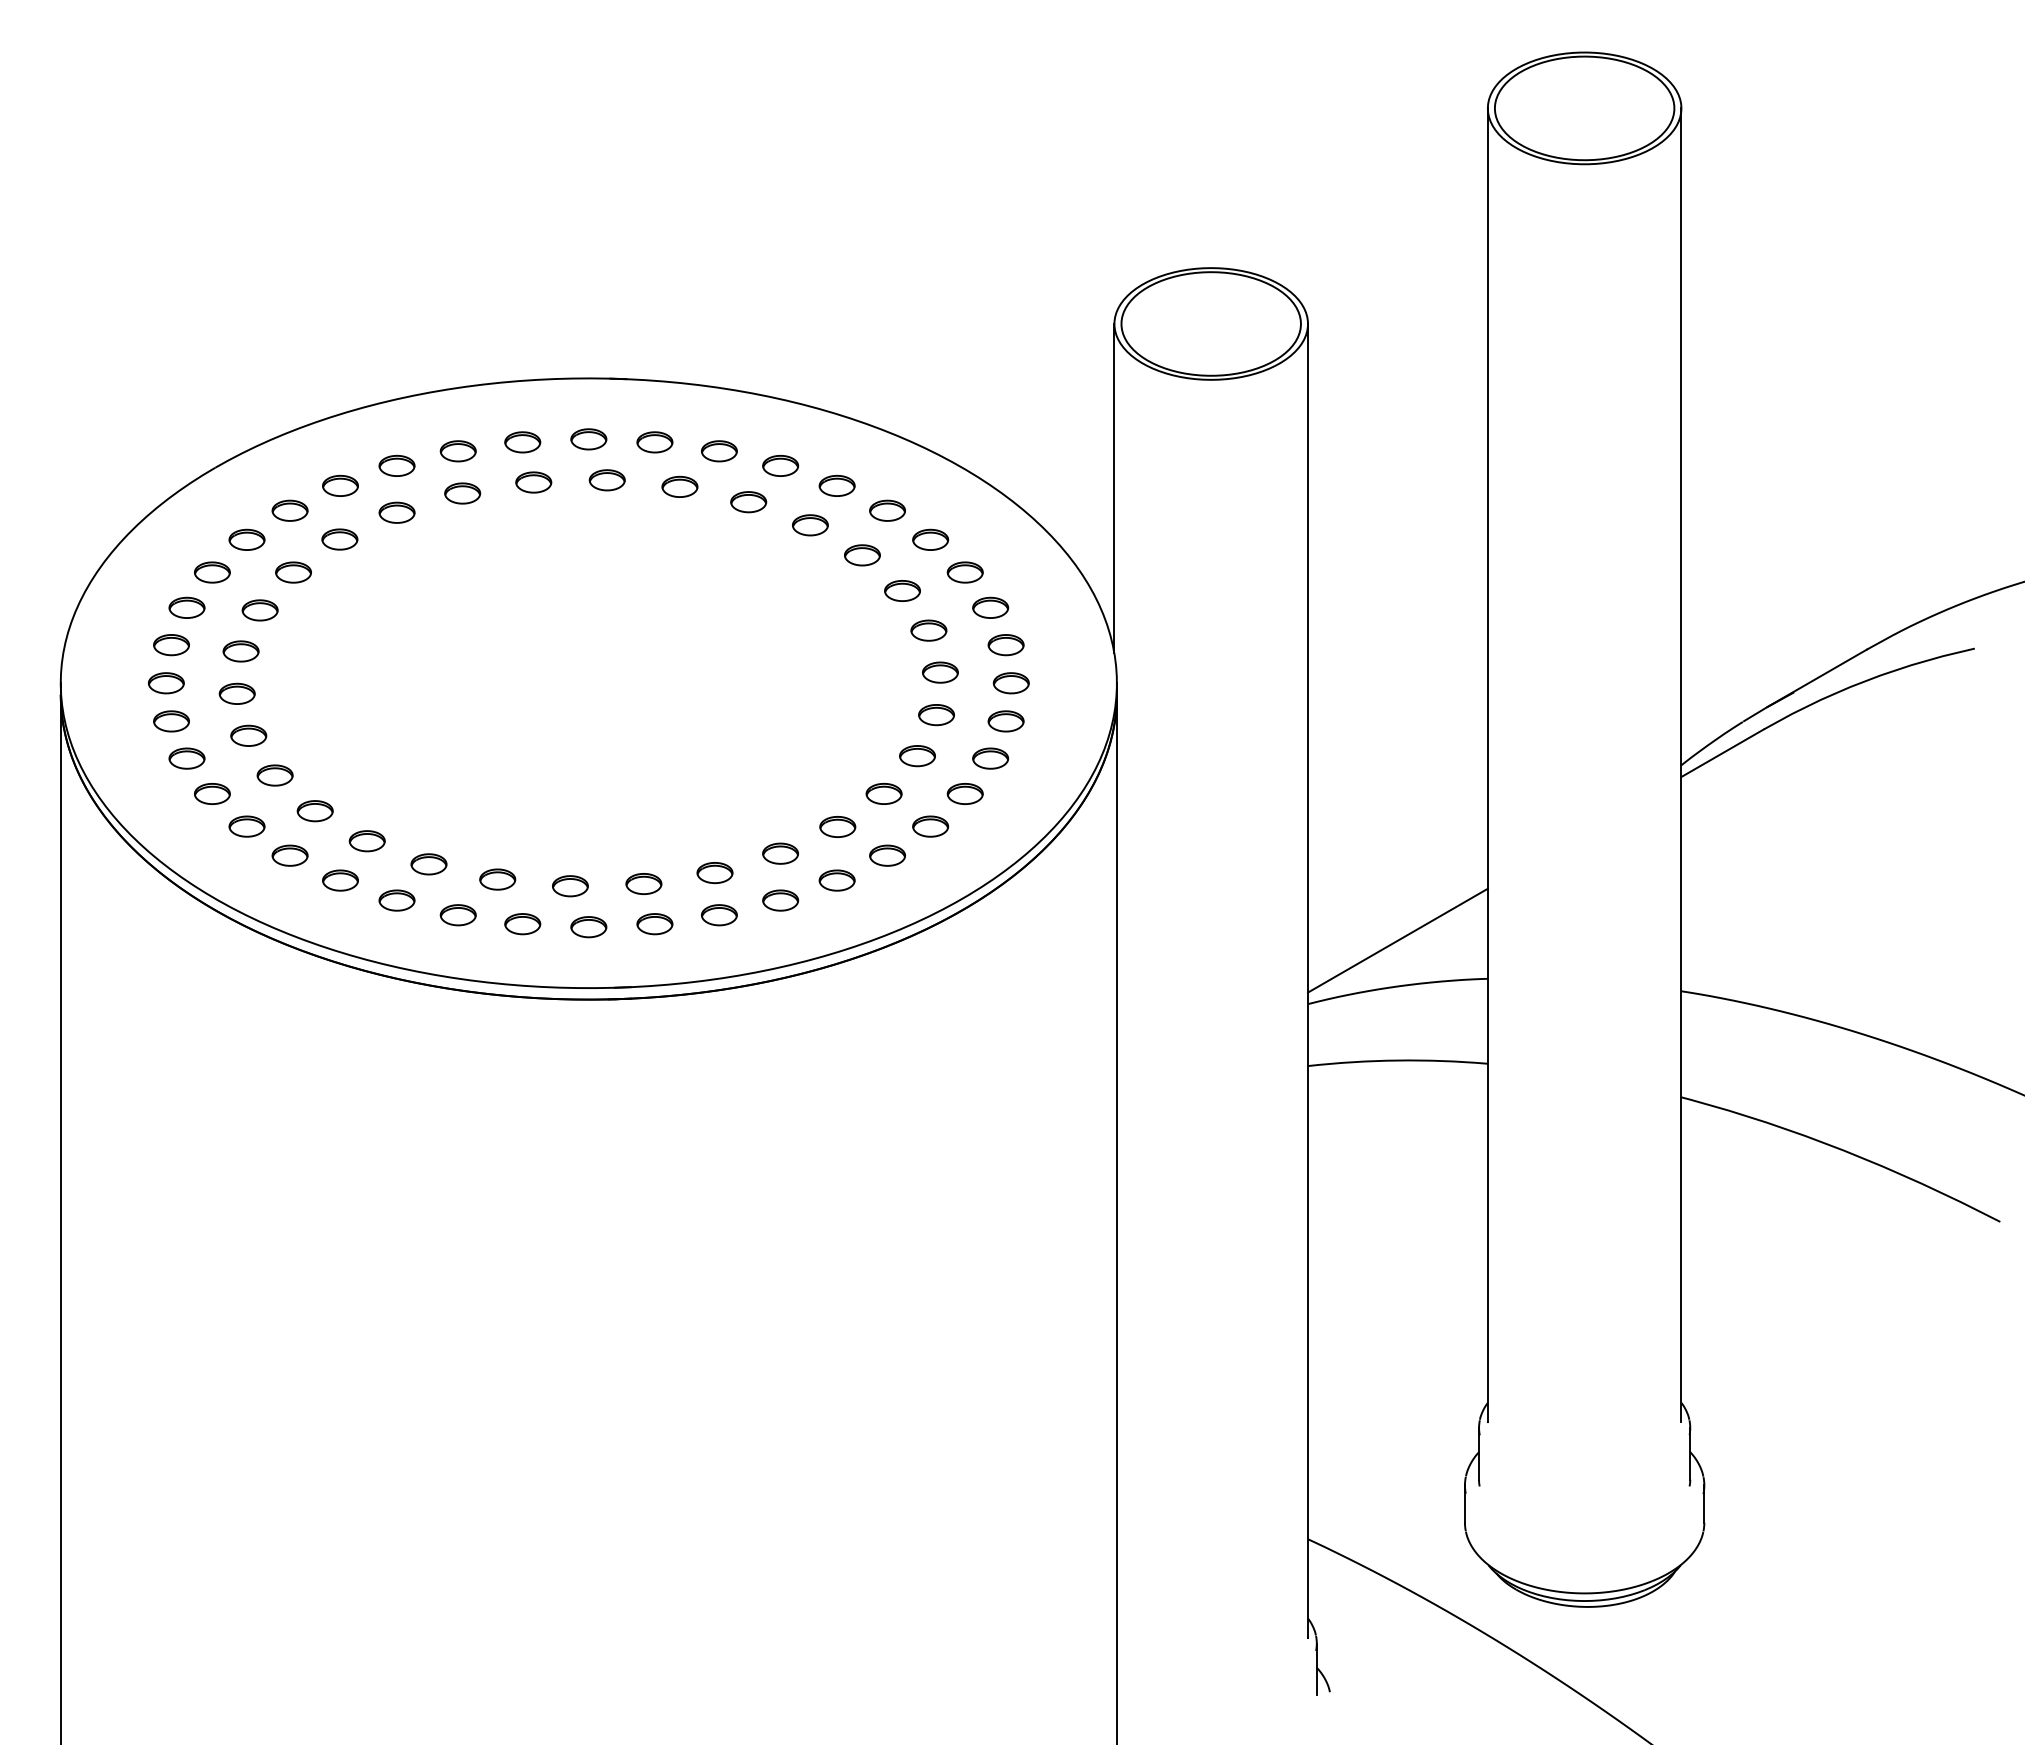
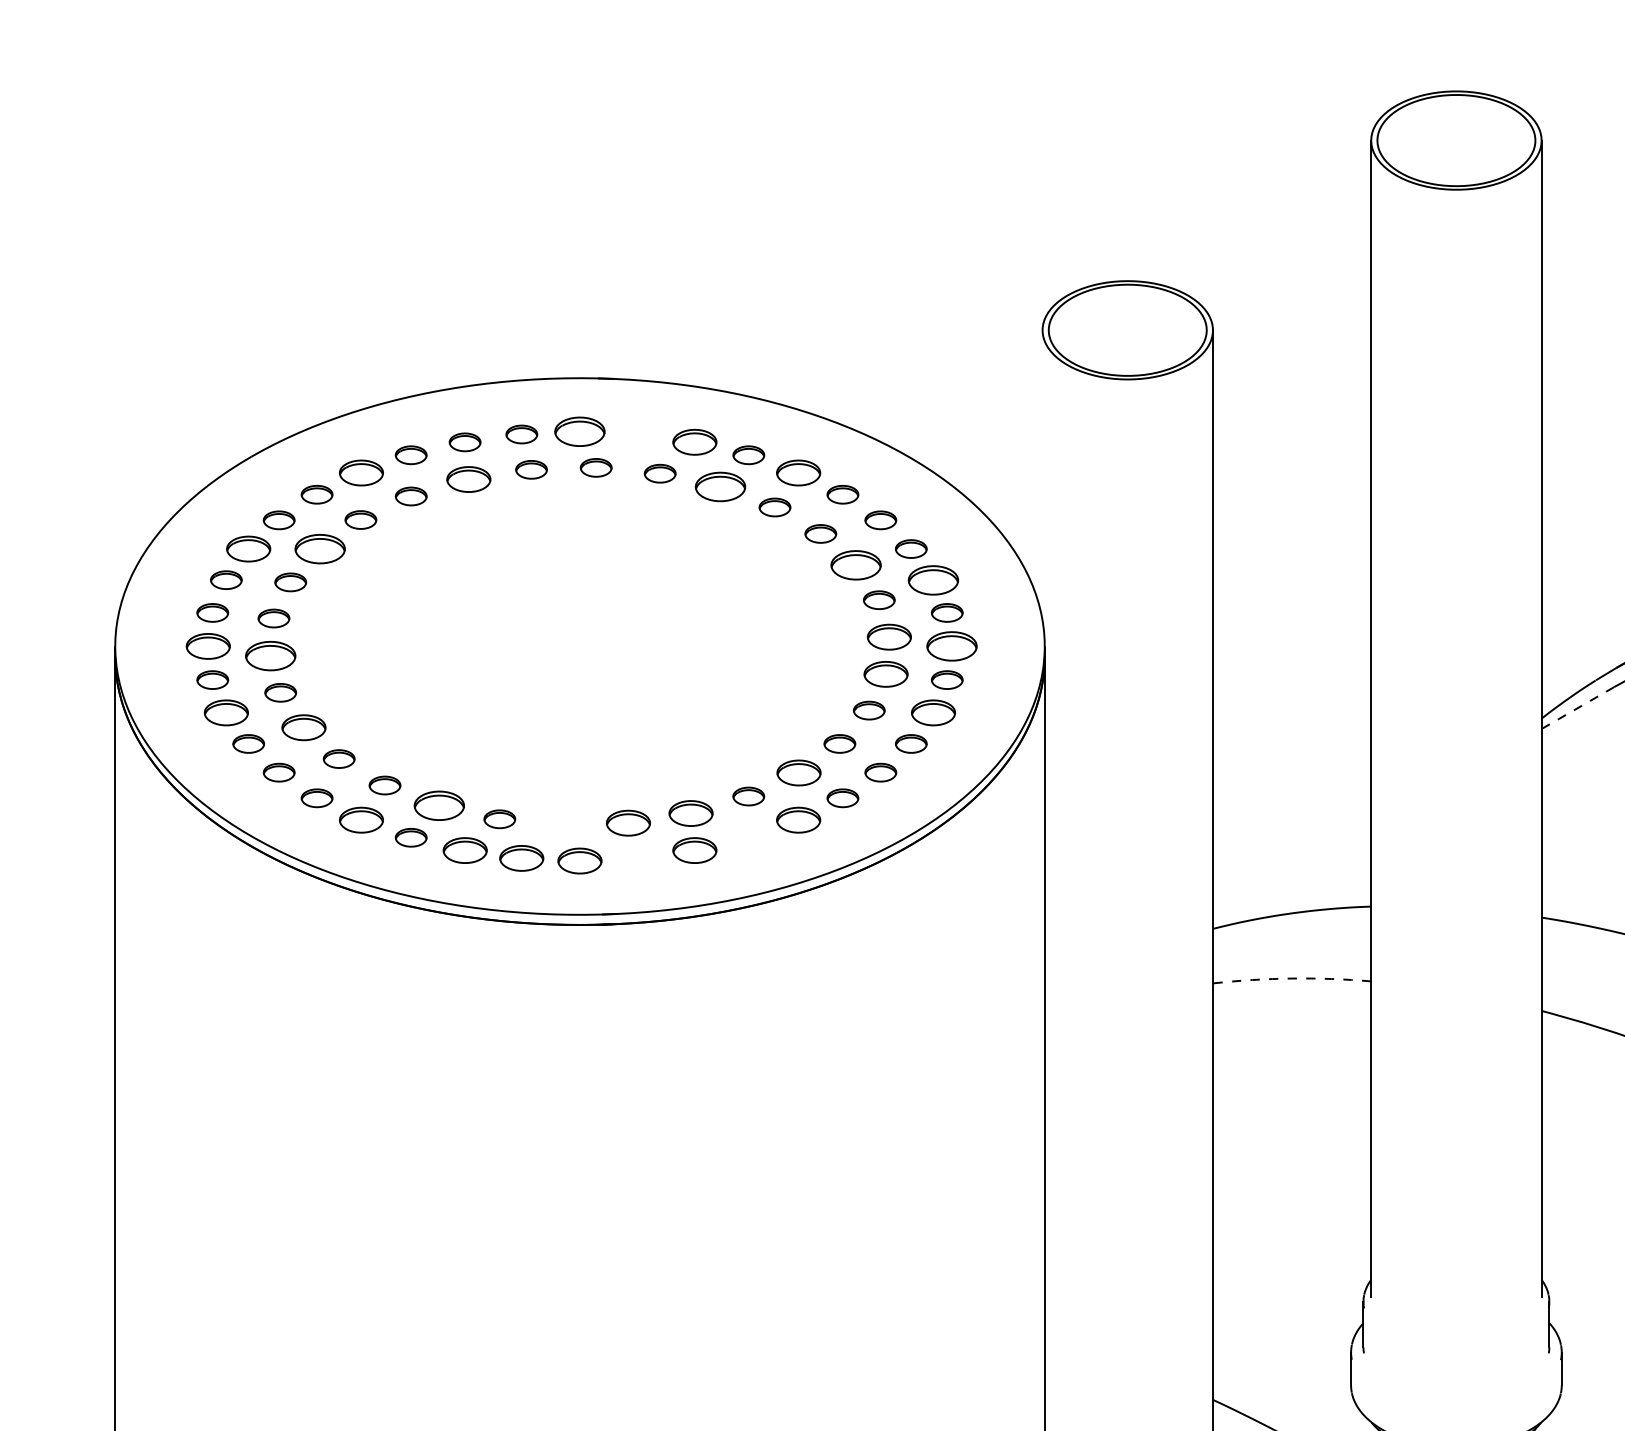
part: (588, 439) -> (579, 431), size x1.6
part: (654, 442) -> (637, 434), removed
part: (719, 451) -> (695, 442), size x1.4
part: (340, 485) -> (361, 472), size x1.4
part: (836, 485) -> (797, 472), size x1.4
line: (1114, 488) -> (1042, 475), removed
part: (462, 493) -> (468, 479), size x1.4
part: (748, 502) -> (720, 487), size x1.6
part: (212, 572) -> (248, 549), size x1.4
part: (293, 572) -> (320, 549), size x1.6
part: (902, 590) -> (856, 564), size x1.6
part: (990, 607) -> (933, 579), size x1.6
part: (940, 672) -> (889, 637), size x1.4
part: (165, 683) -> (207, 646), size x1.4
part: (1010, 683) -> (951, 646), size x1.6
part: (236, 693) -> (269, 655), size x1.6
part: (936, 715) -> (885, 674), size x1.4
line: (1722, 753) -> (1577, 708), solid -> dashed
part: (186, 758) -> (225, 712), size x1.4
part: (990, 758) -> (933, 712), size x1.4
part: (274, 775) -> (303, 727), size x1.4
part: (837, 826) -> (798, 772), size x1.4
part: (428, 864) -> (438, 806), size x1.6
part: (714, 872) -> (690, 813), size x1.4
part: (340, 880) -> (361, 820), size x1.4
part: (836, 880) -> (797, 820), size x1.4
part: (643, 883) -> (628, 822), size x1.4
part: (570, 886) -> (563, 825), removed
part: (780, 900) -> (748, 837), removed
part: (457, 915) -> (464, 850), size x1.4
part: (719, 915) -> (695, 850), size x1.4
part: (522, 924) -> (521, 858), size x1.4
part: (654, 924) -> (637, 858), removed
part: (588, 927) -> (579, 861), size x1.4
line: (1397, 940) -> (1291, 872), removed
arc: (1397, 1060) -> (1291, 978), solid -> dashed

